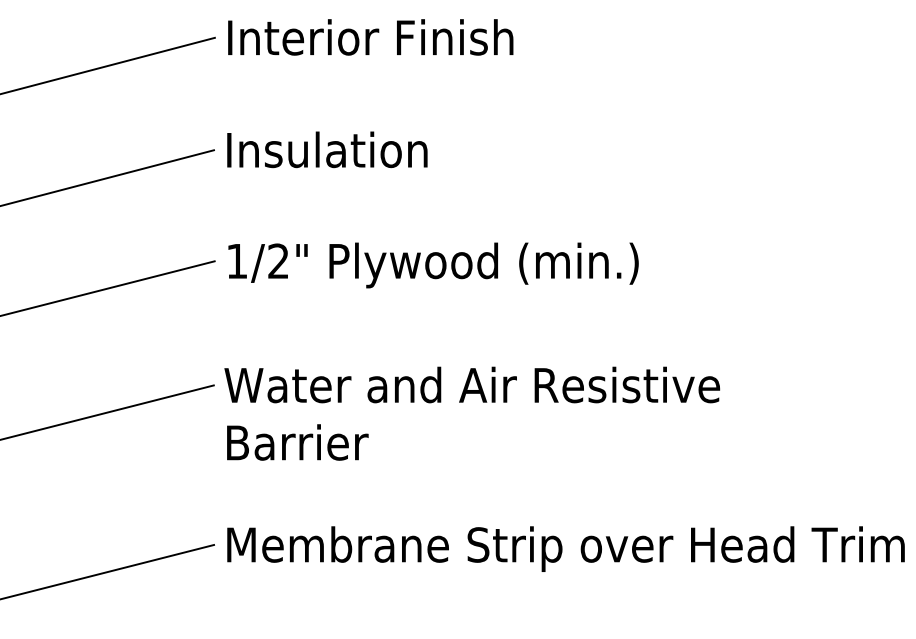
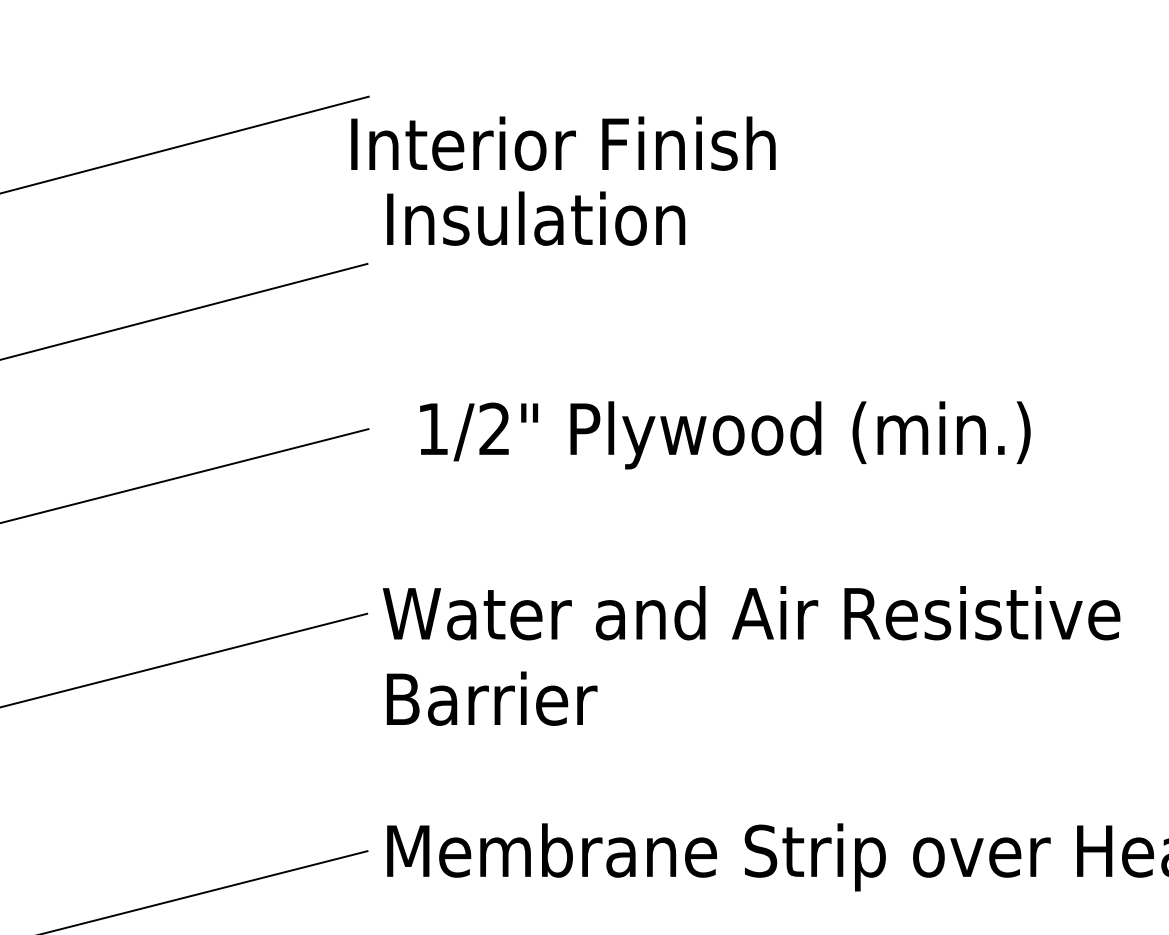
text: (370, 37) -> (563, 143), moved
text: (327, 149) -> (536, 218), moved
text: (433, 265) -> (725, 435), moved

